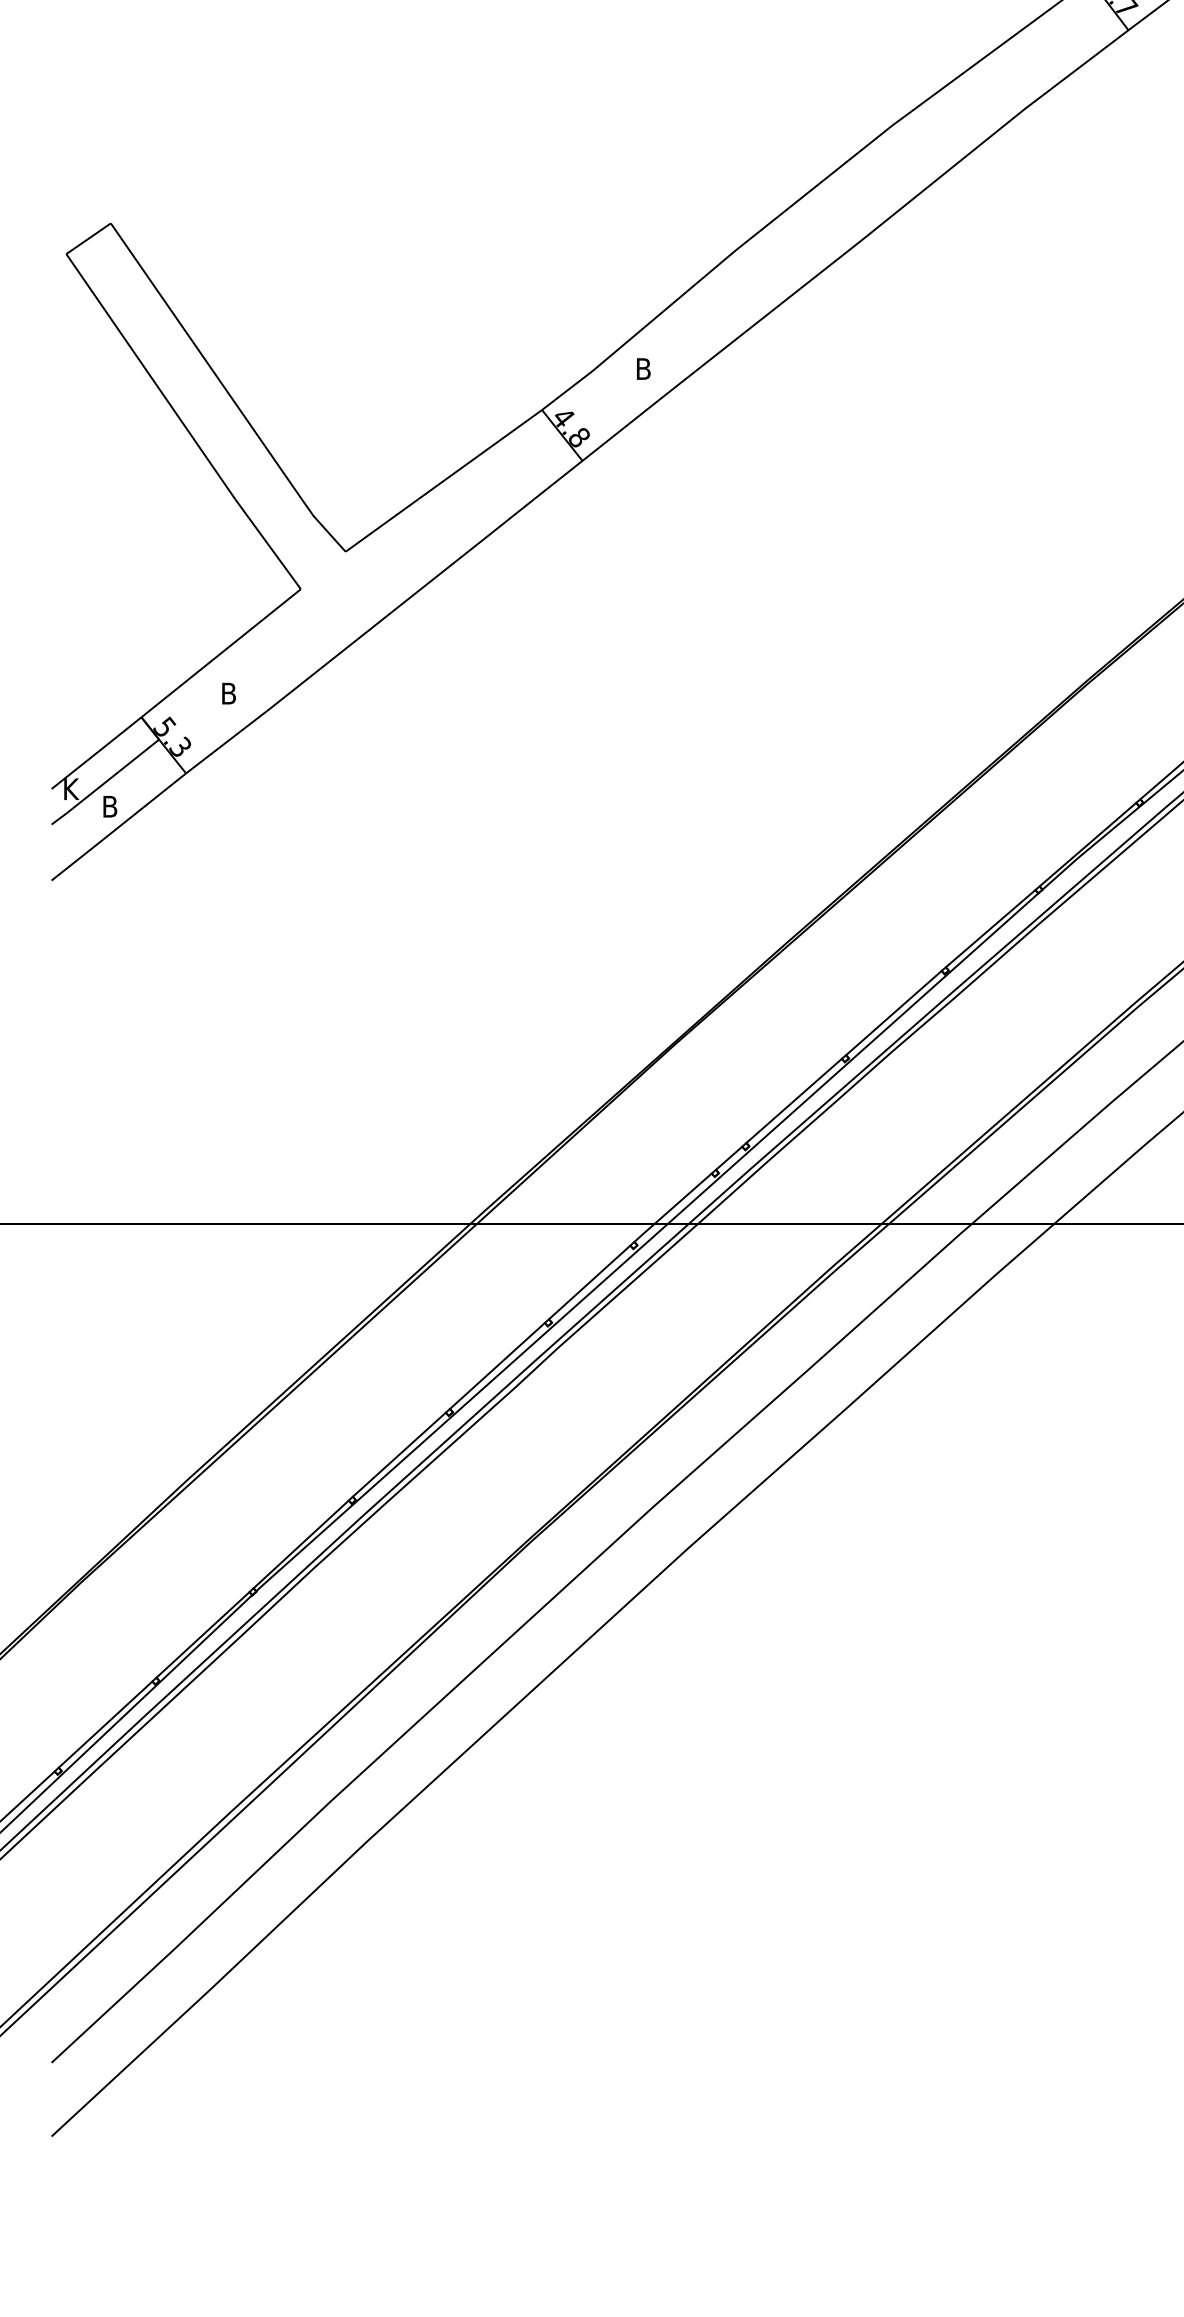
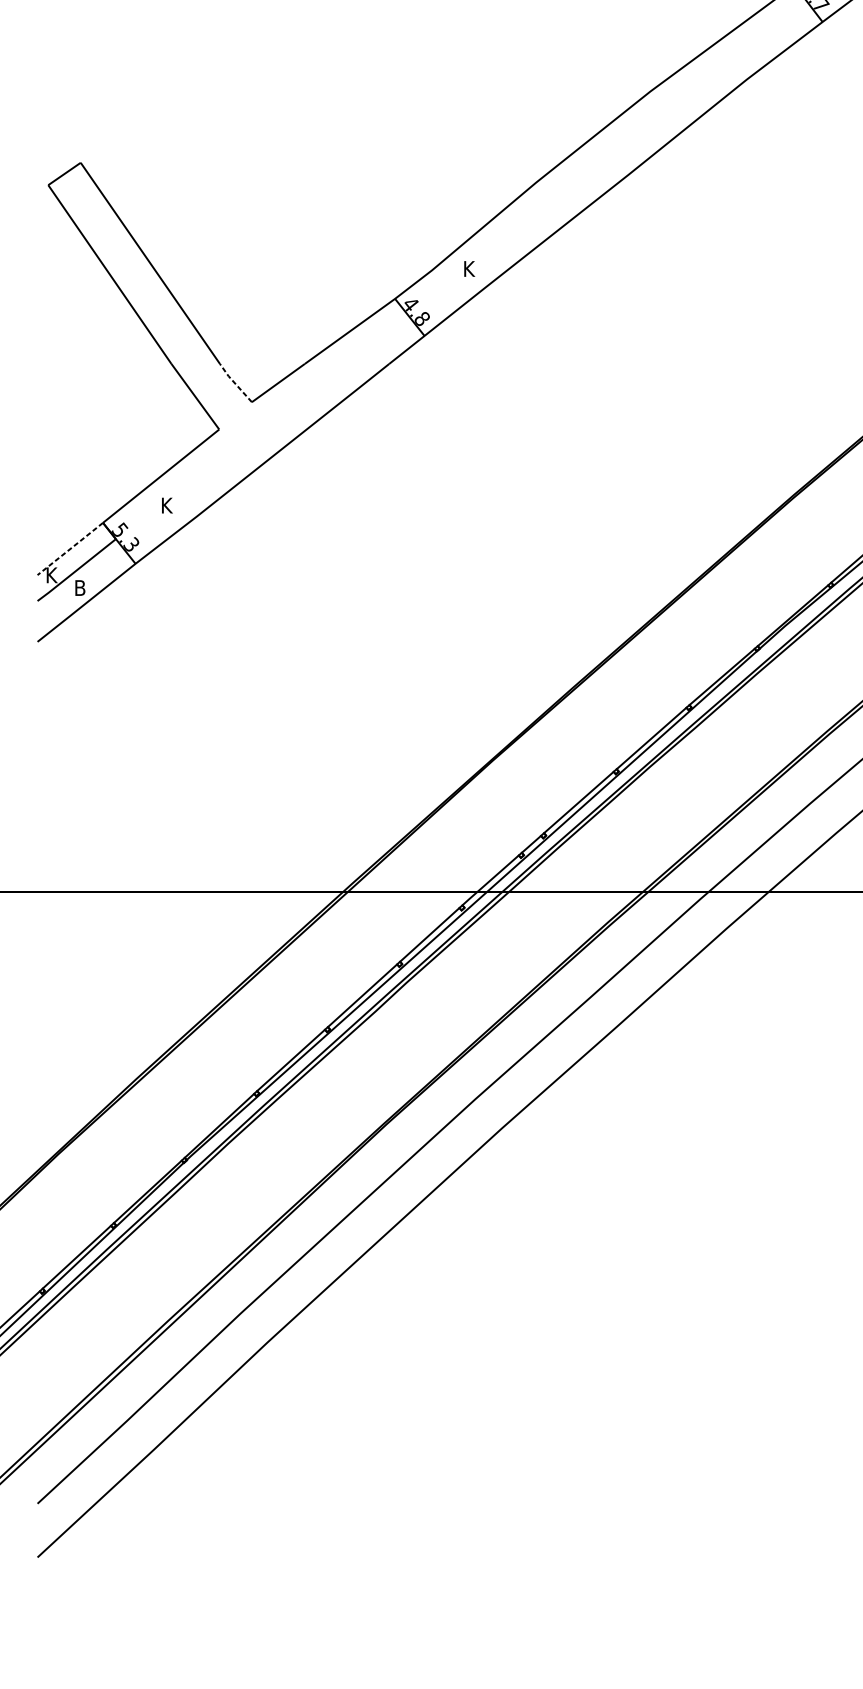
text: (645, 368) -> (470, 268), B -> K
line: (322, 525) -> (235, 383), solid -> dashed
text: (230, 693) -> (167, 505), B -> K
line: (96, 753) -> (70, 549), solid -> dashed

